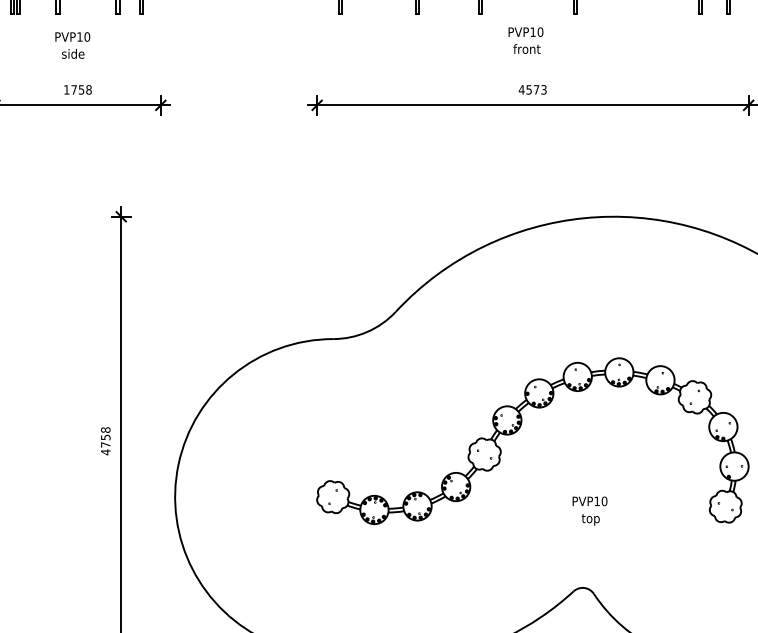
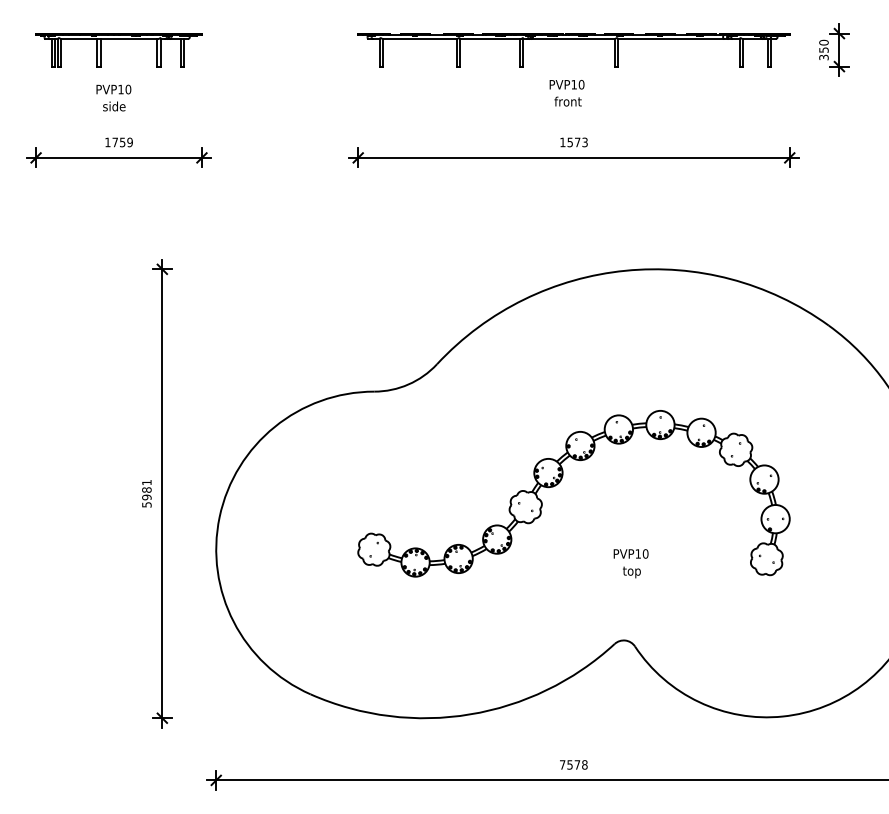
text: (88, 89) -> (129, 142), 1758 -> 1759
text: (521, 89) -> (562, 142), 4573 -> 1573
text: (105, 440) -> (146, 493), 4758 -> 5981

